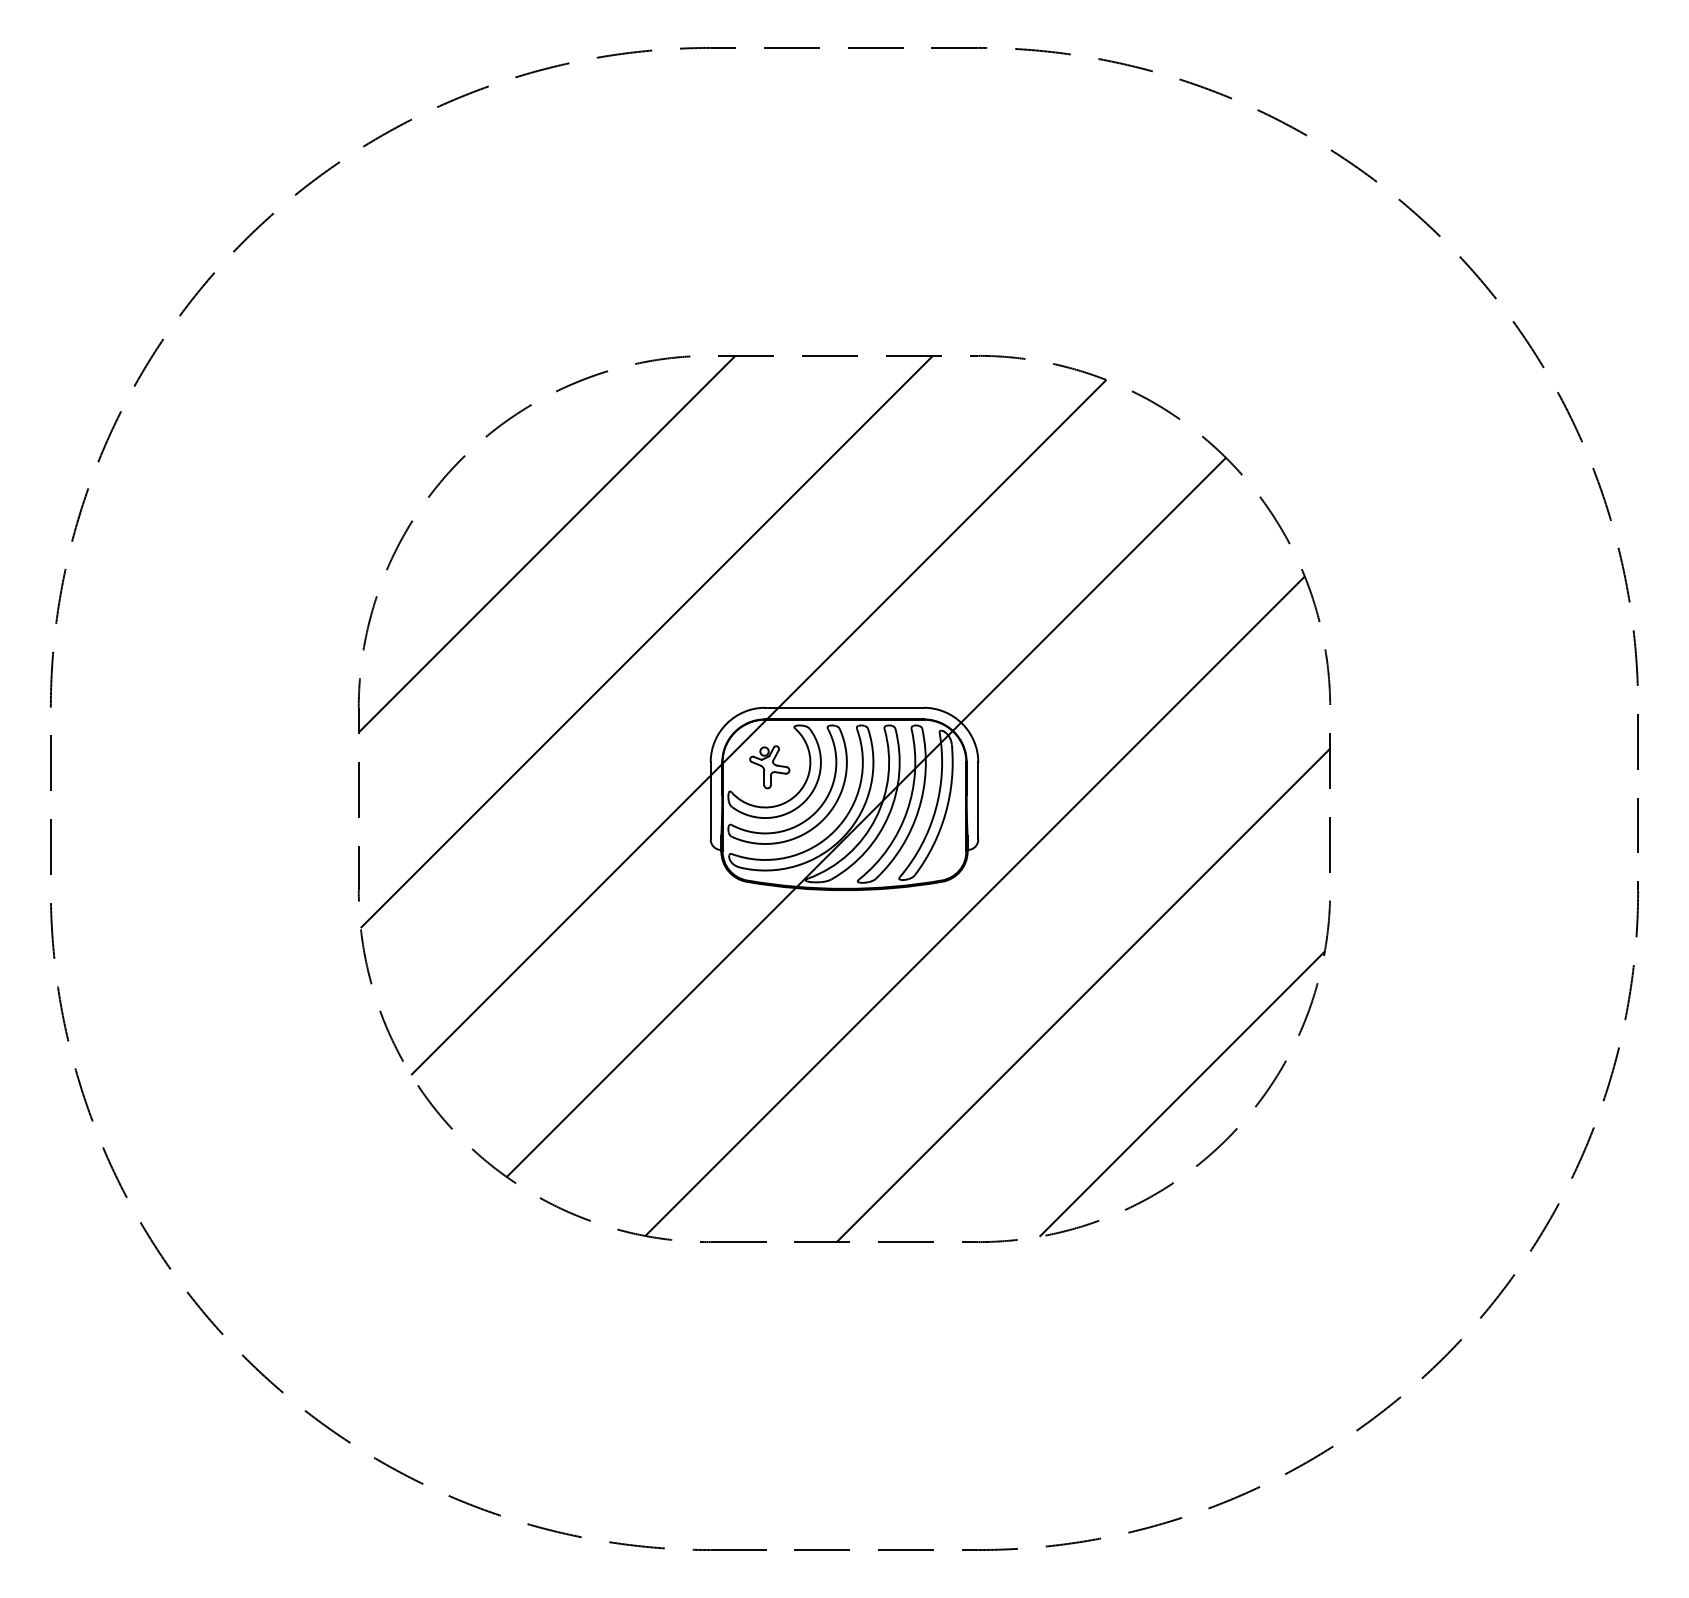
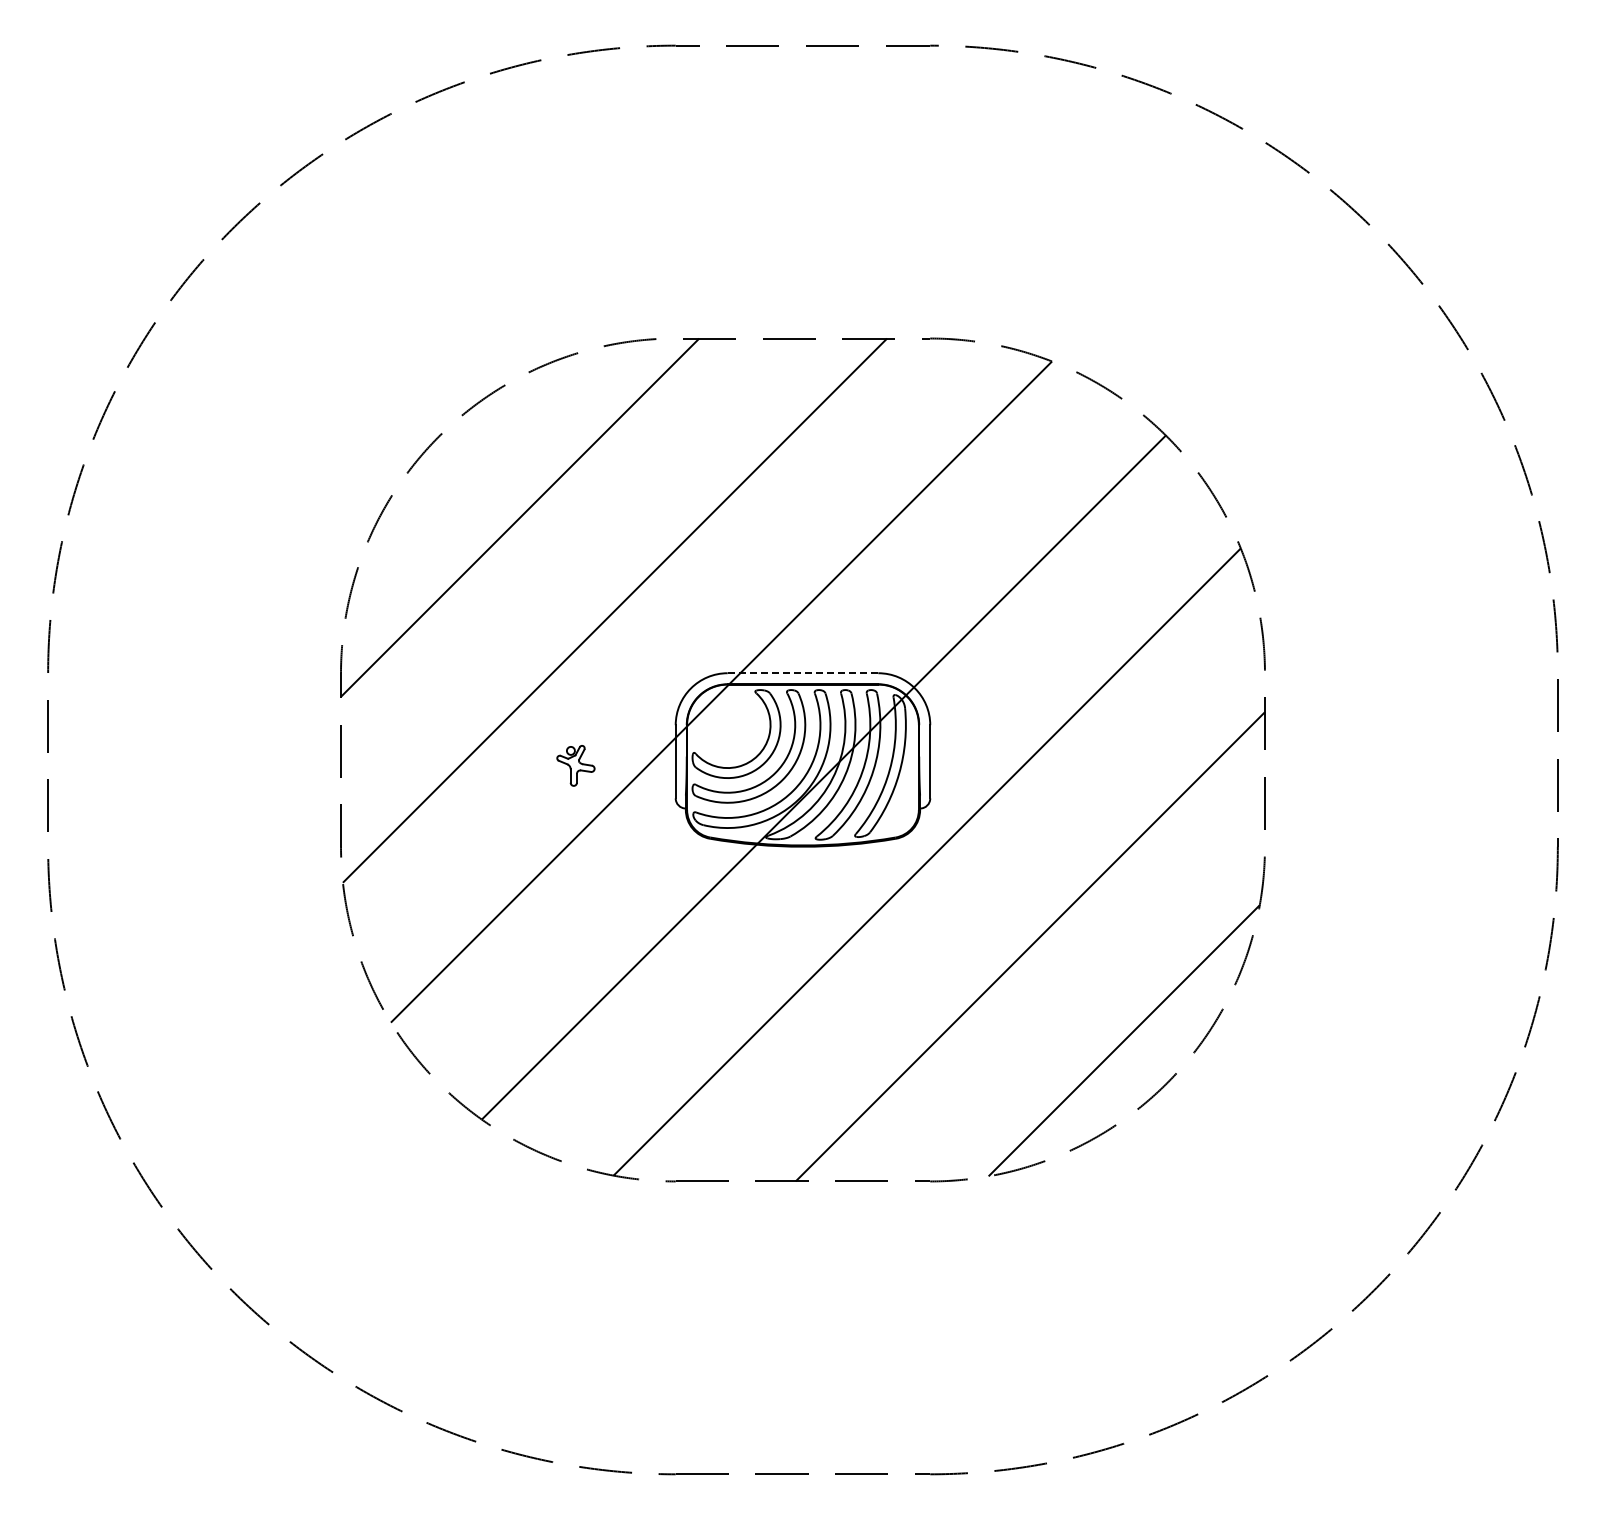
line: (845, 708) -> (803, 673), solid -> dashed
part: (769, 766) -> (575, 765), moved

